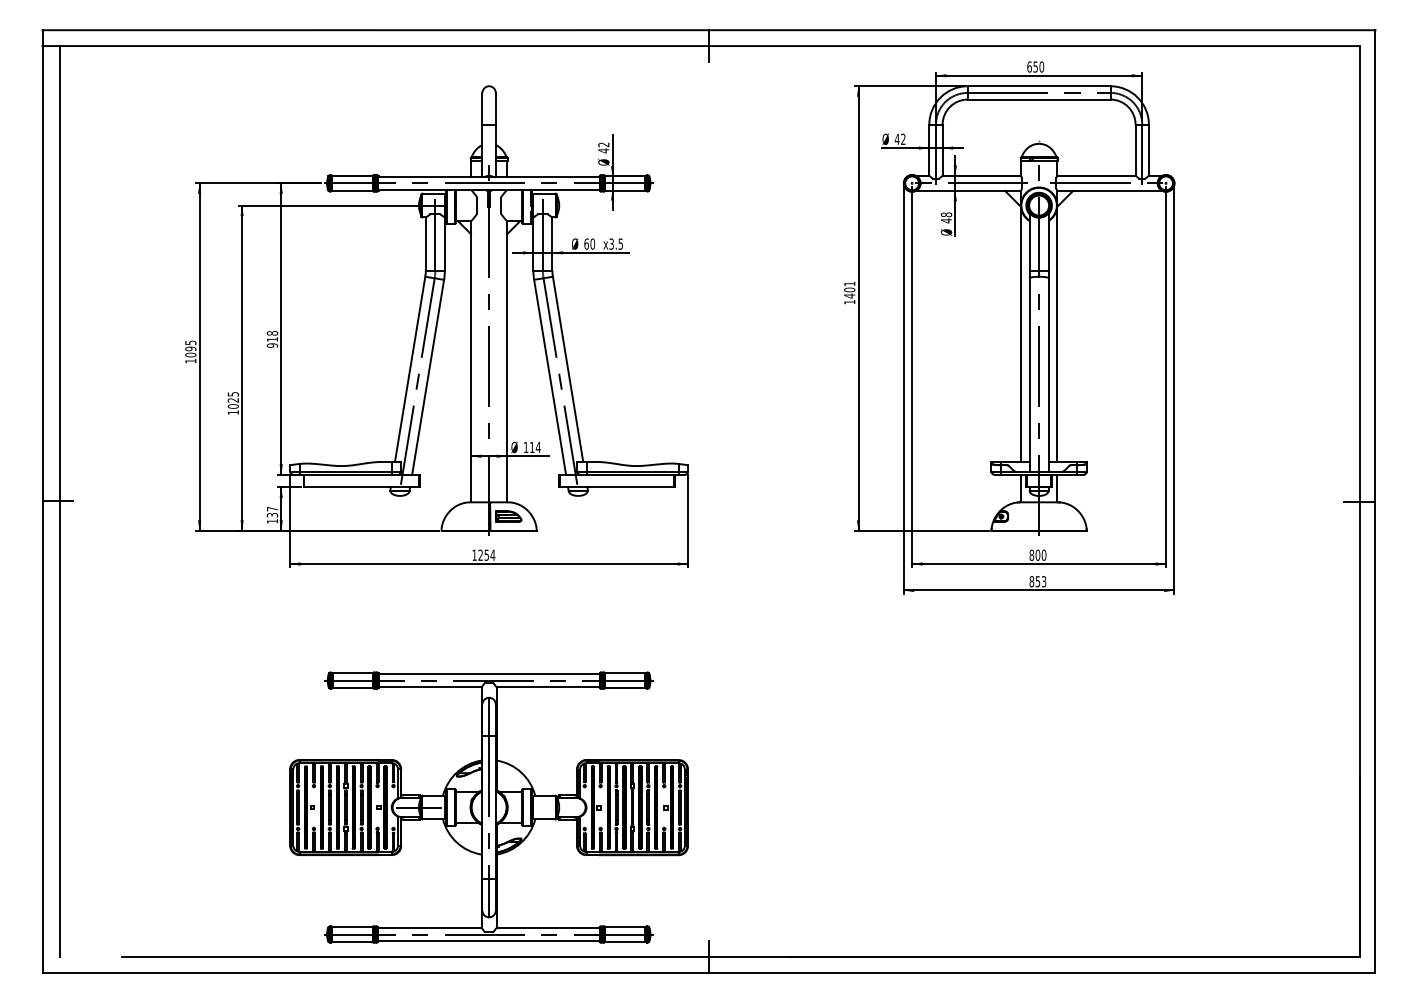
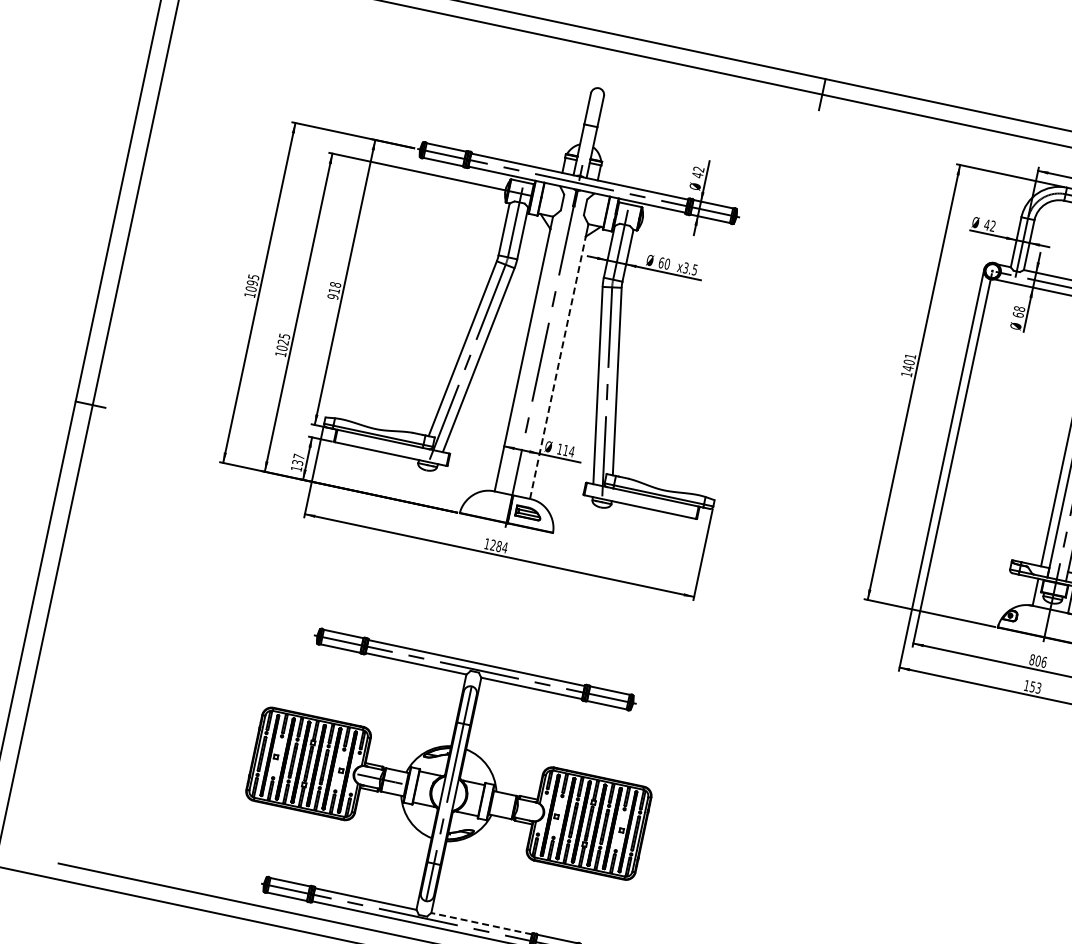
text: (946, 220) -> (1018, 314), 48 -> 68
line: (507, 367) -> (558, 367), solid -> dashed
text: (486, 554) -> (498, 545), 1254 -> 1284
text: (1044, 554) -> (1044, 661), 800 -> 806
text: (1031, 581) -> (1026, 685), 853 -> 153
line: (547, 927) -> (481, 923), solid -> dashed

